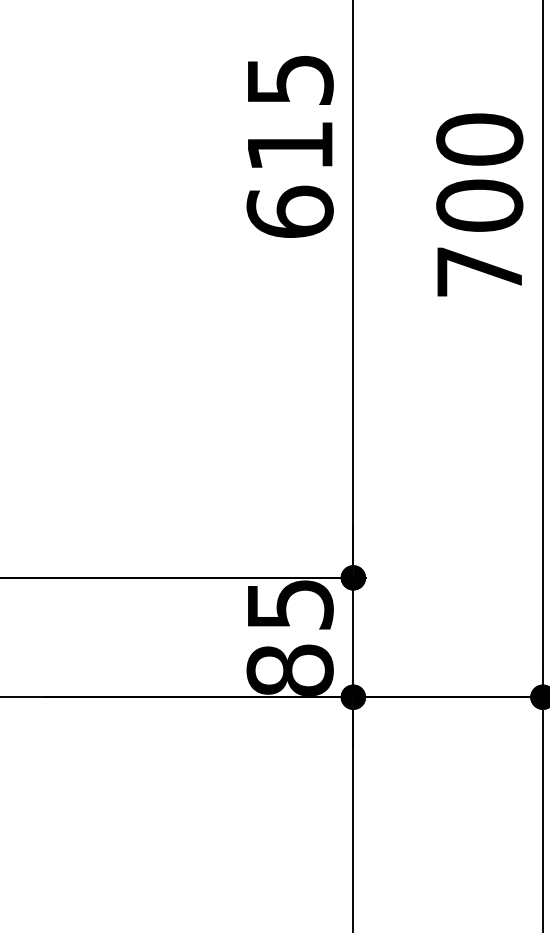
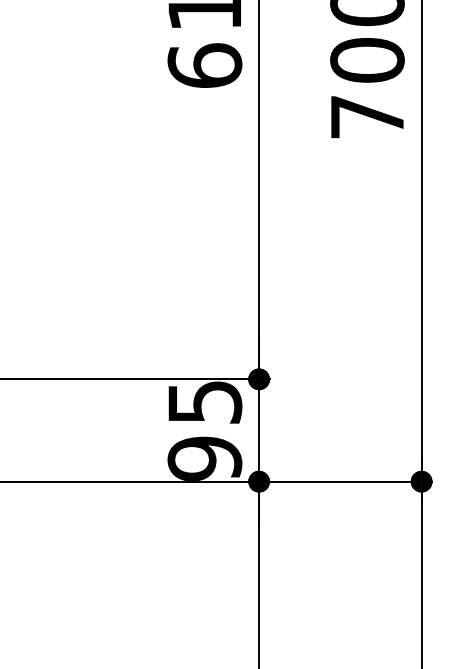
text: (289, 669) -> (204, 457), 85 -> 95

